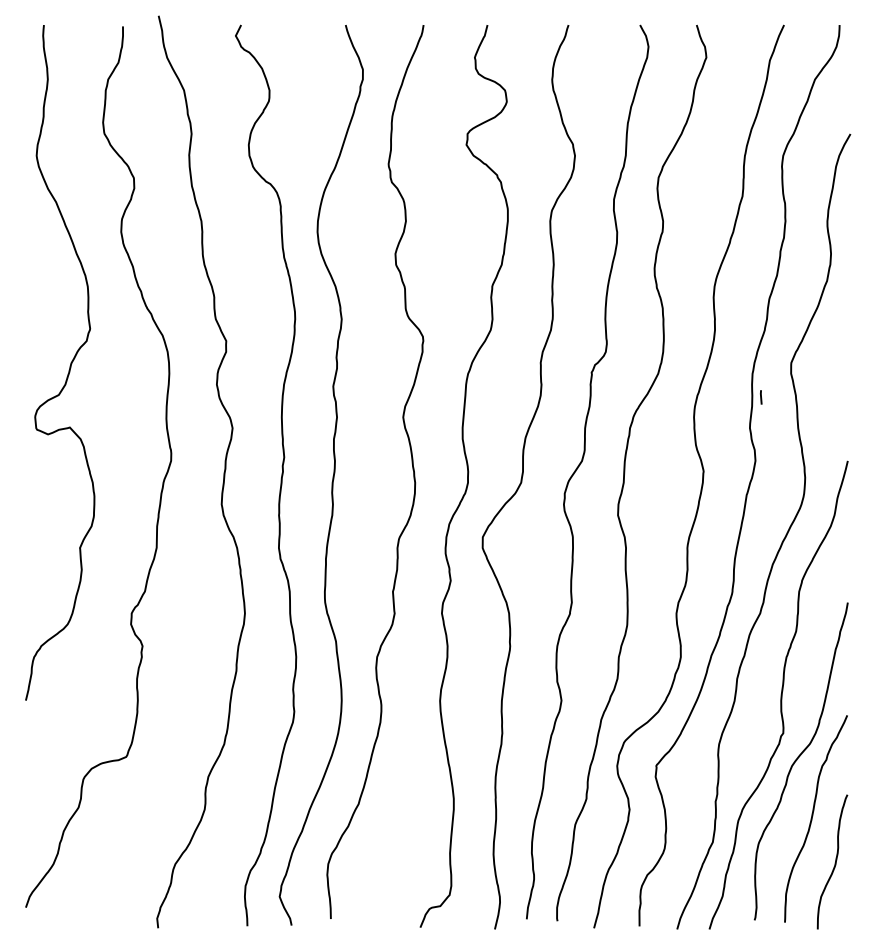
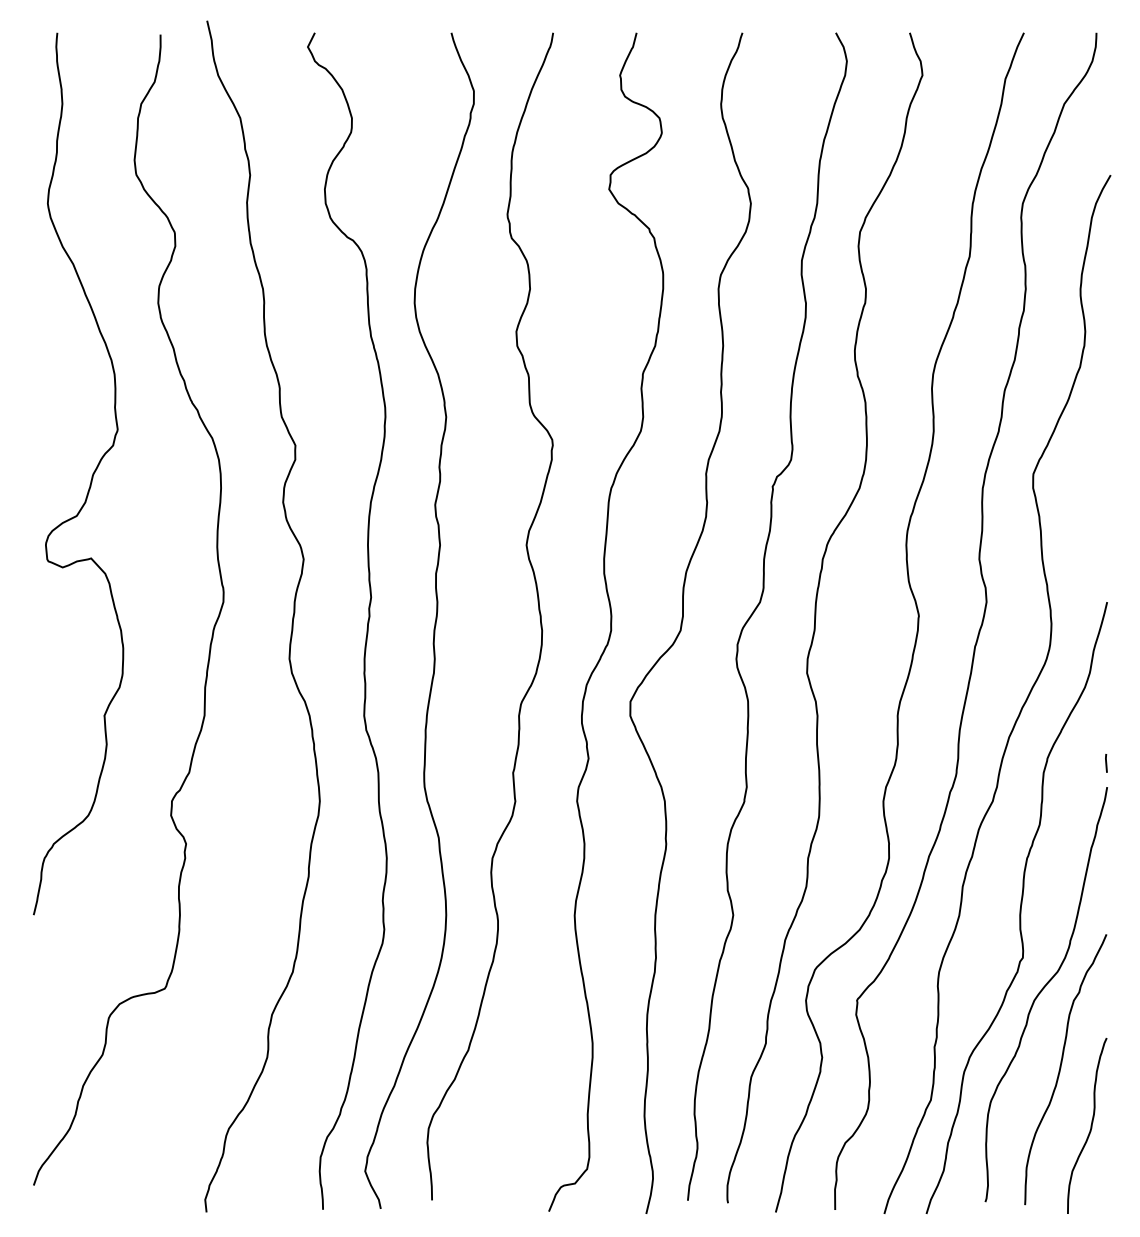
line: (761, 397) -> (1106, 763), moved

